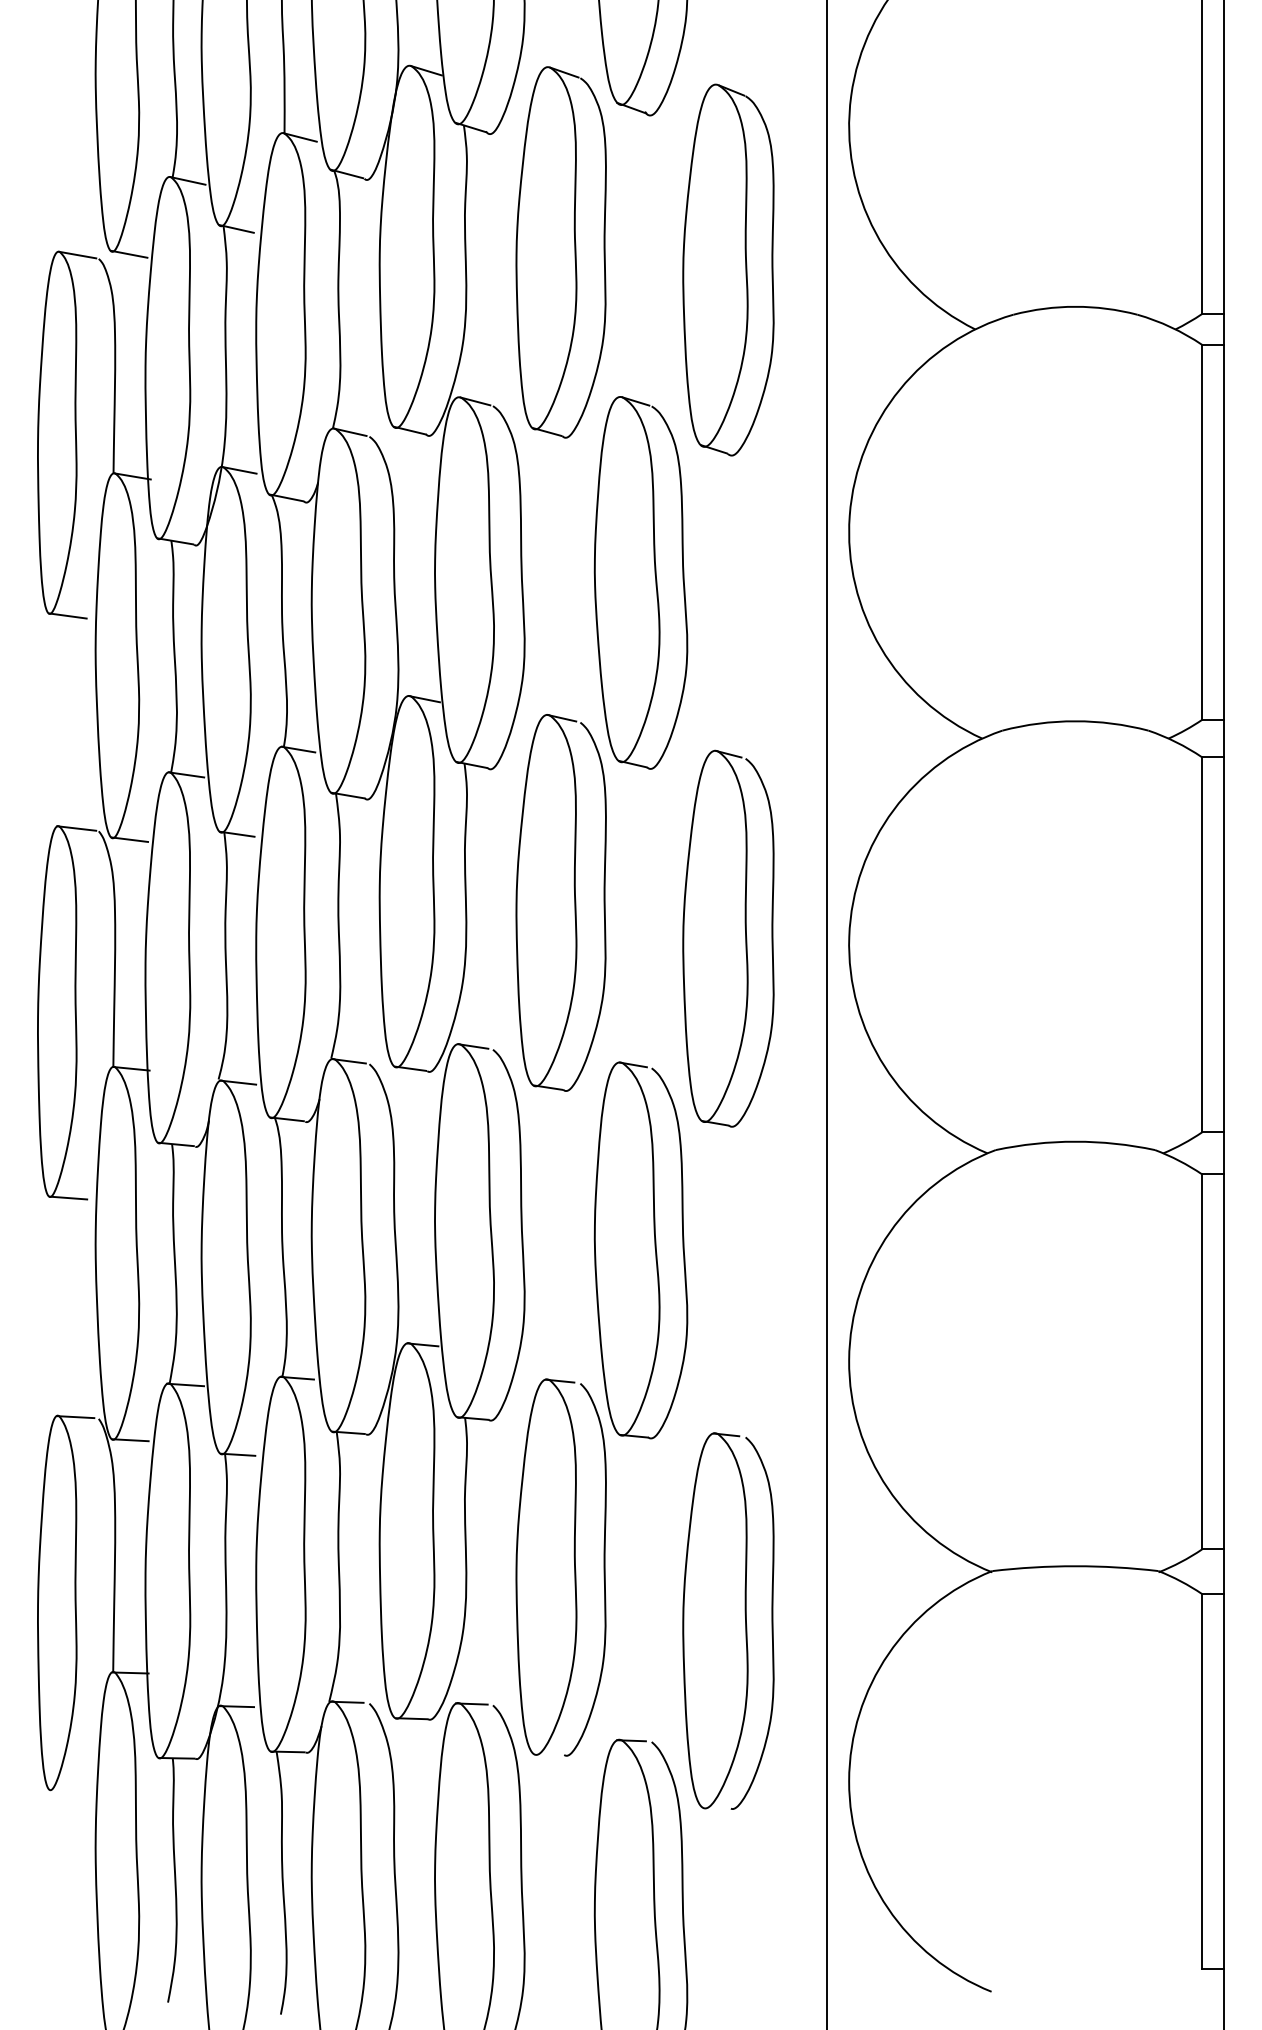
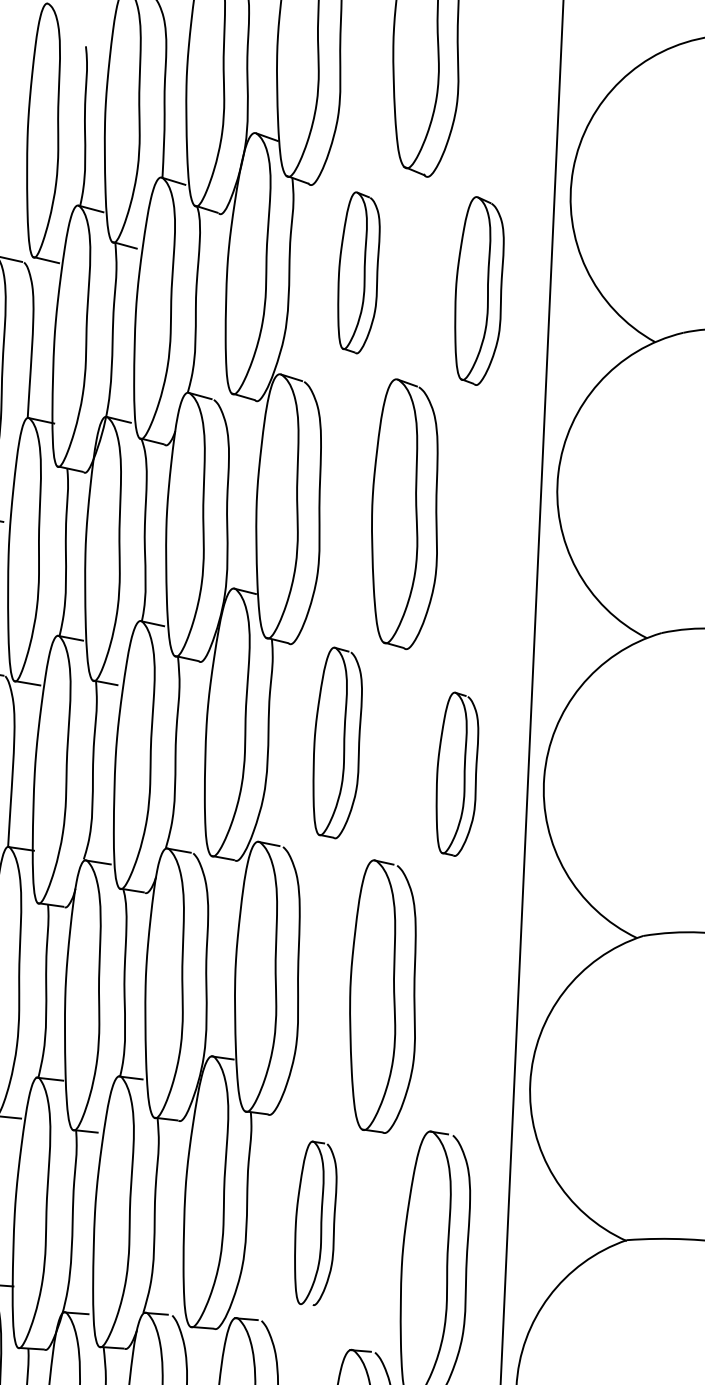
part: (560, 252) -> (358, 272), size x0.6
part: (728, 269) -> (478, 290), size x0.7
part: (560, 902) -> (336, 742), size x0.7
part: (728, 938) -> (456, 774), size x0.6
part: (560, 1567) -> (314, 1223), size x0.6

